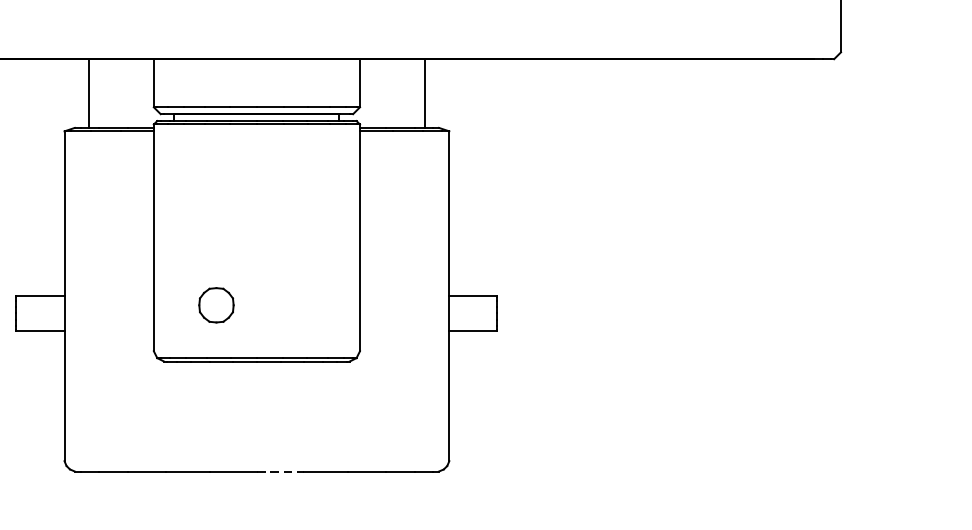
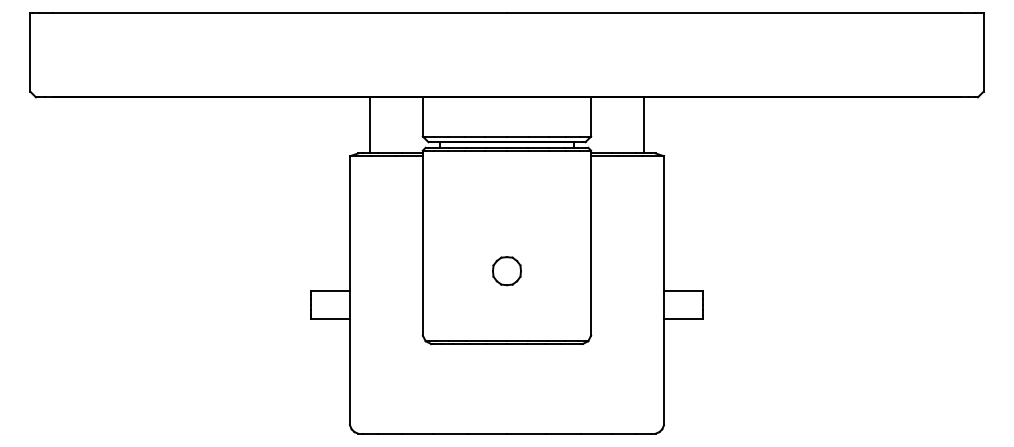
part: (215, 305) -> (506, 271), moved
line: (280, 471) -> (526, 433), dashed -> solid

